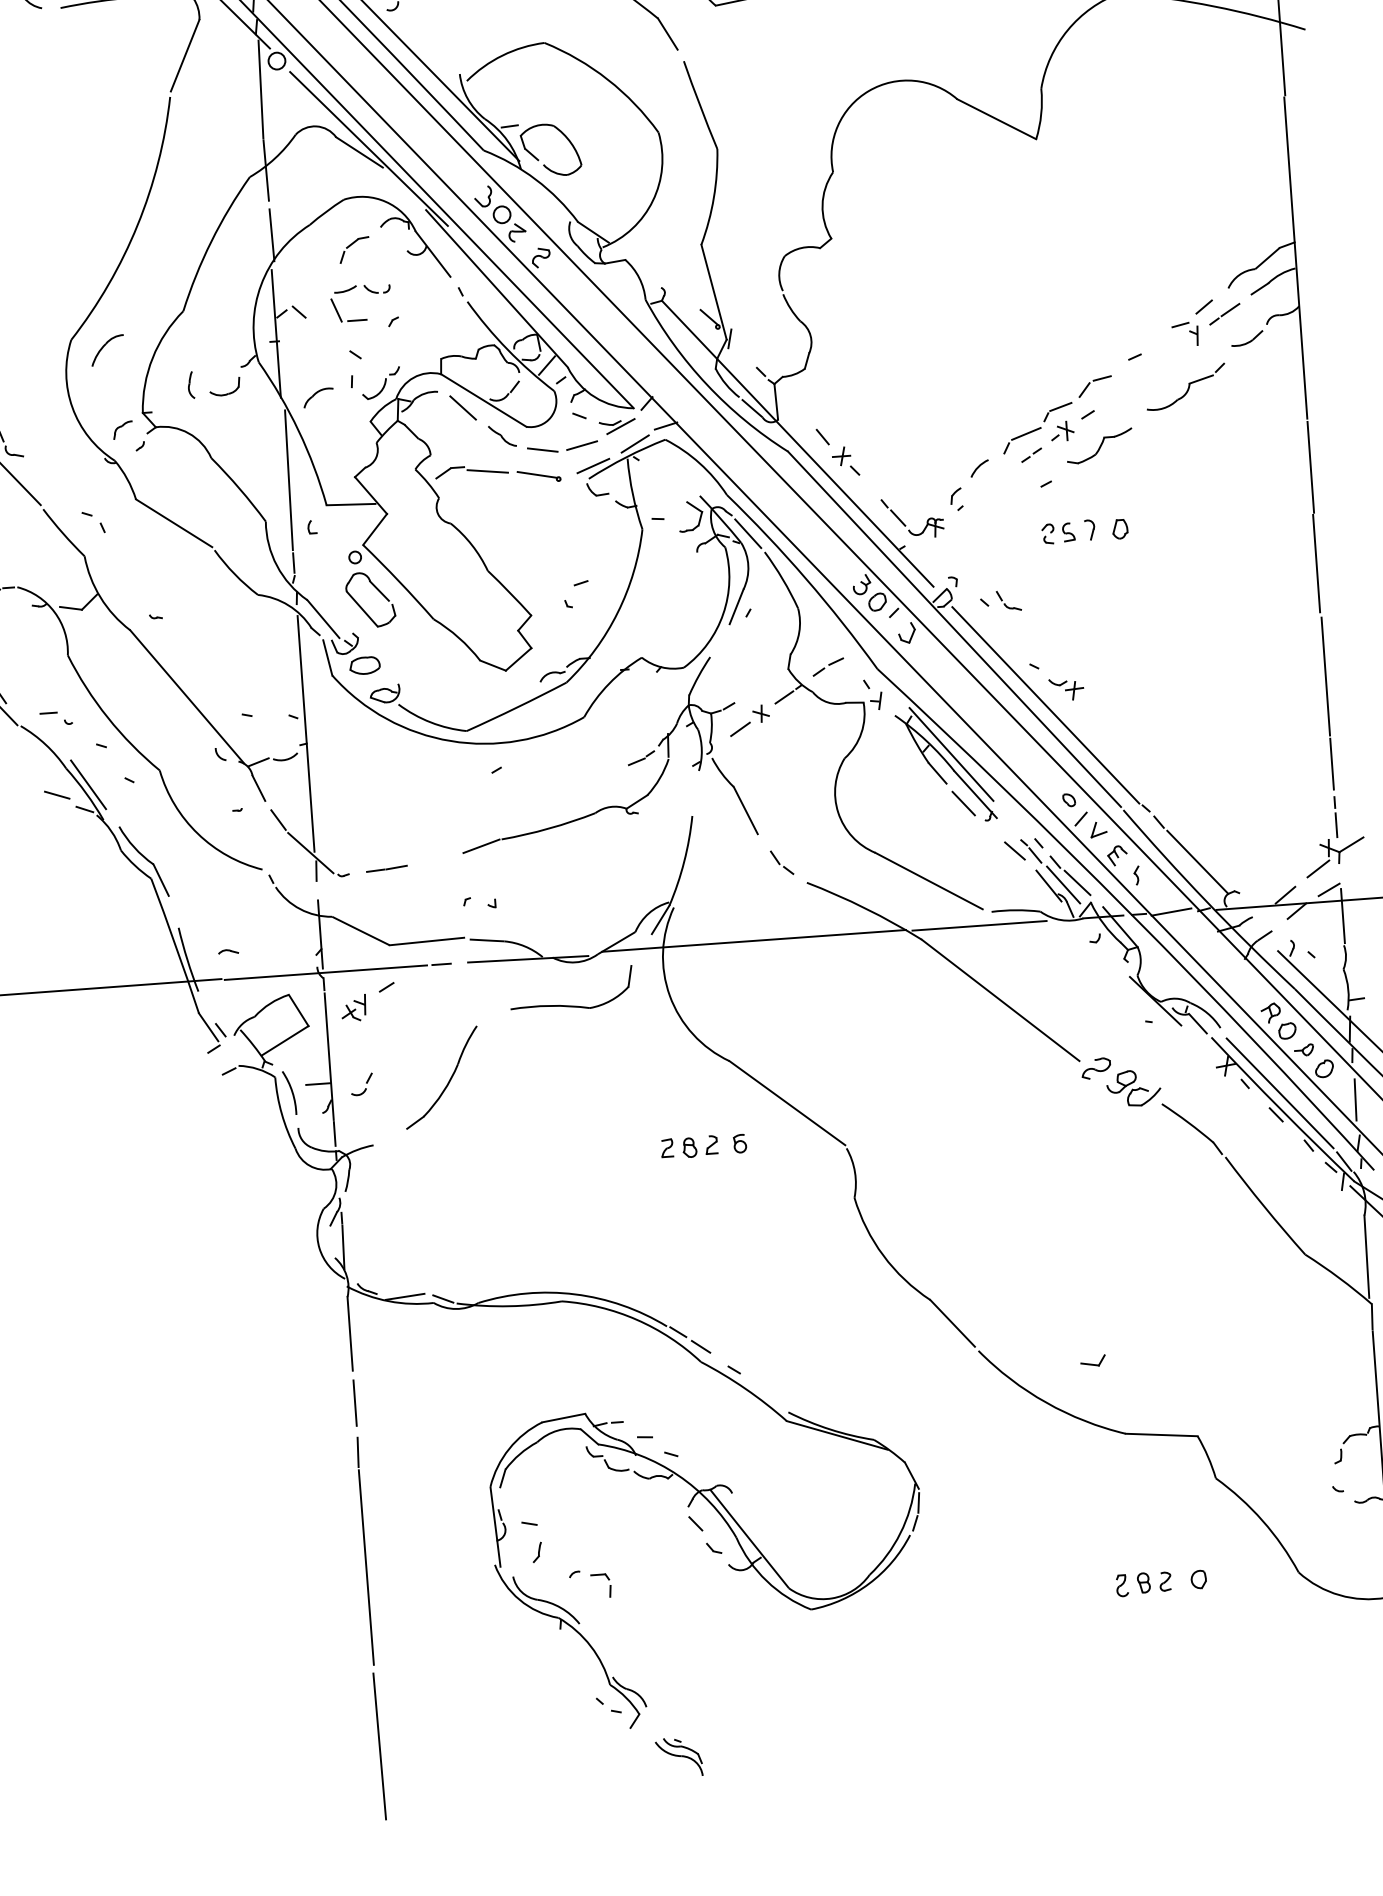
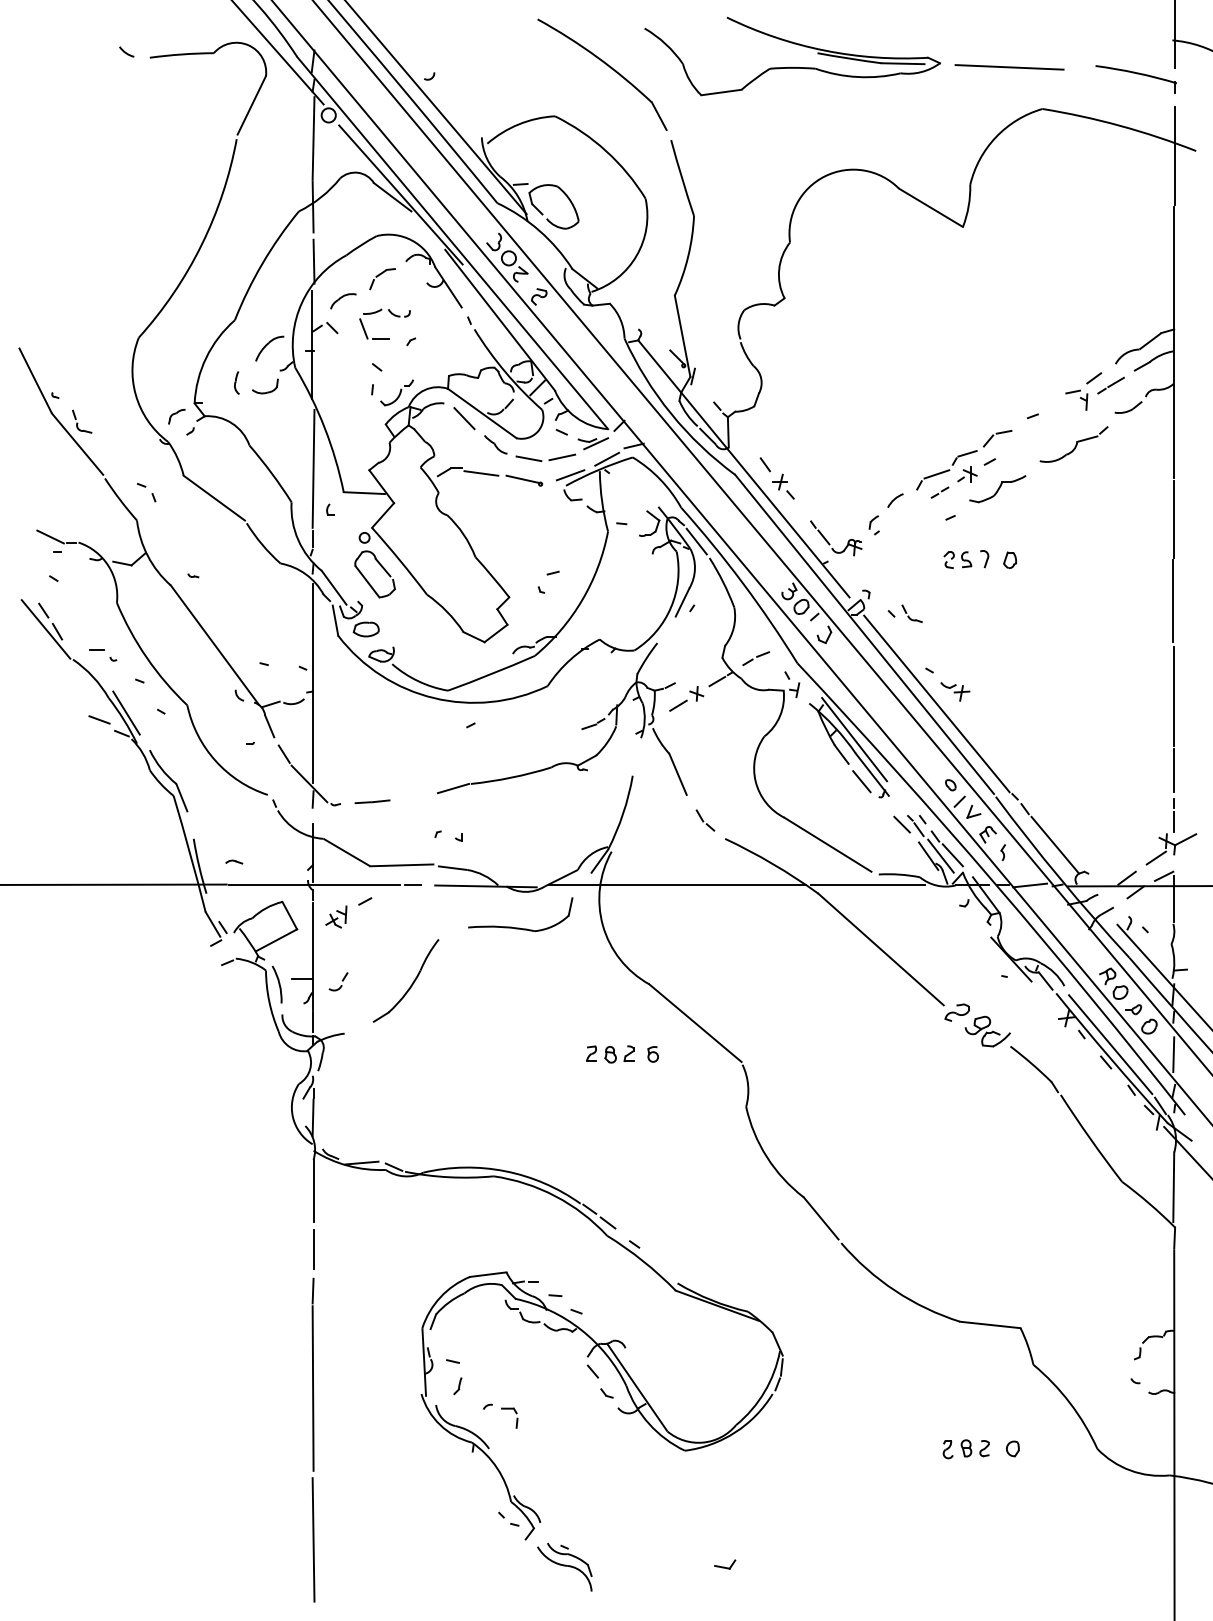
part: (107, 350) -> (269, 348), moved
part: (318, 398) -> (343, 301), moved
part: (1093, 1360) -> (725, 1564), moved
part: (678, 1756) -> (564, 1566), size x1.43

